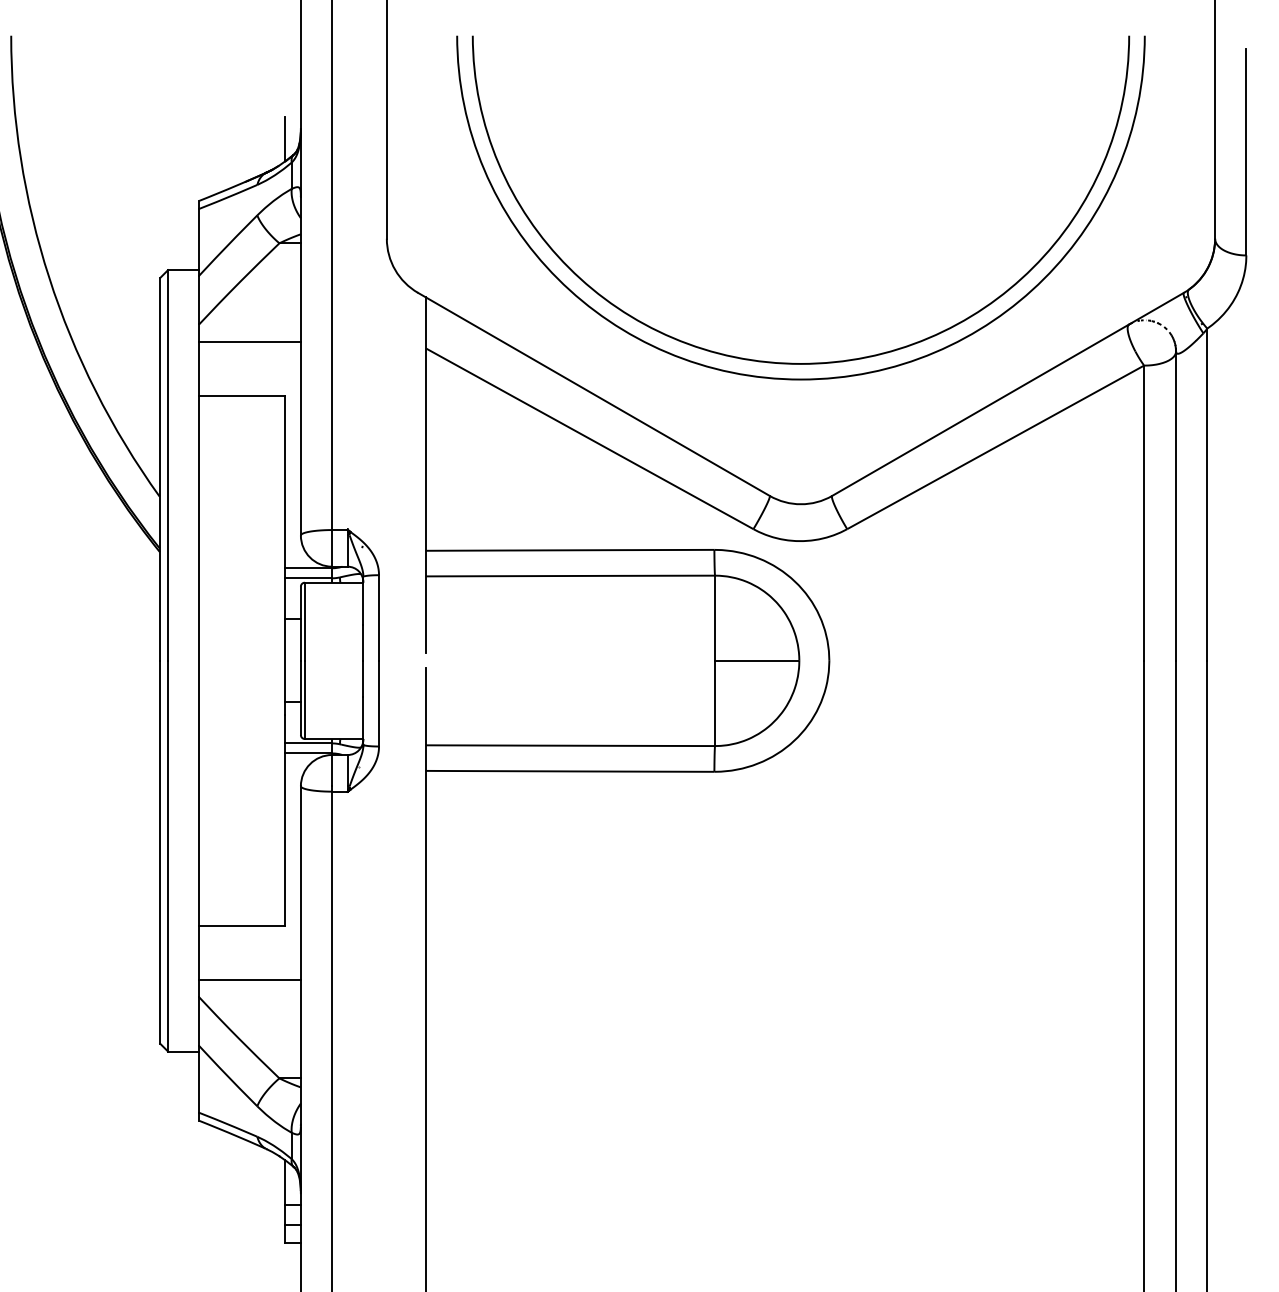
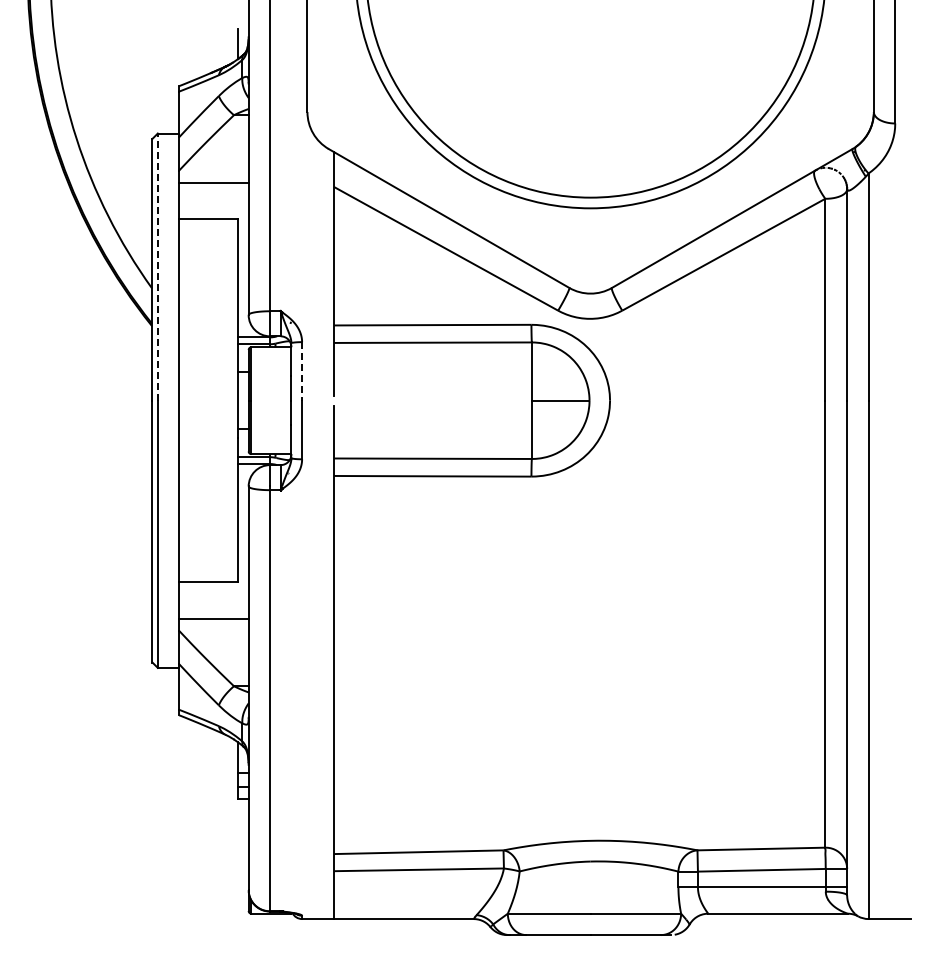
line: (167, 466) -> (157, 267), solid -> dashed
line: (379, 618) -> (302, 371), solid -> dashed

